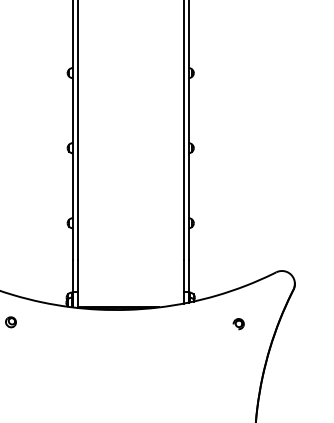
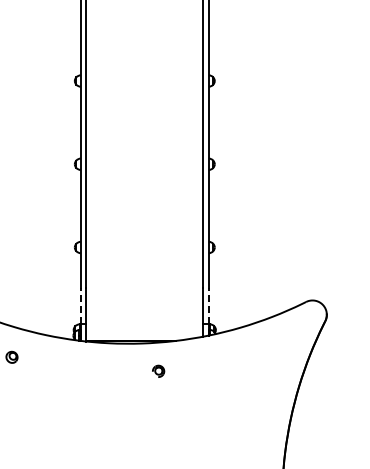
line: (72, 275) -> (80, 305), solid -> dashed
line: (188, 275) -> (208, 305), solid -> dashed
part: (238, 323) -> (158, 370), moved

